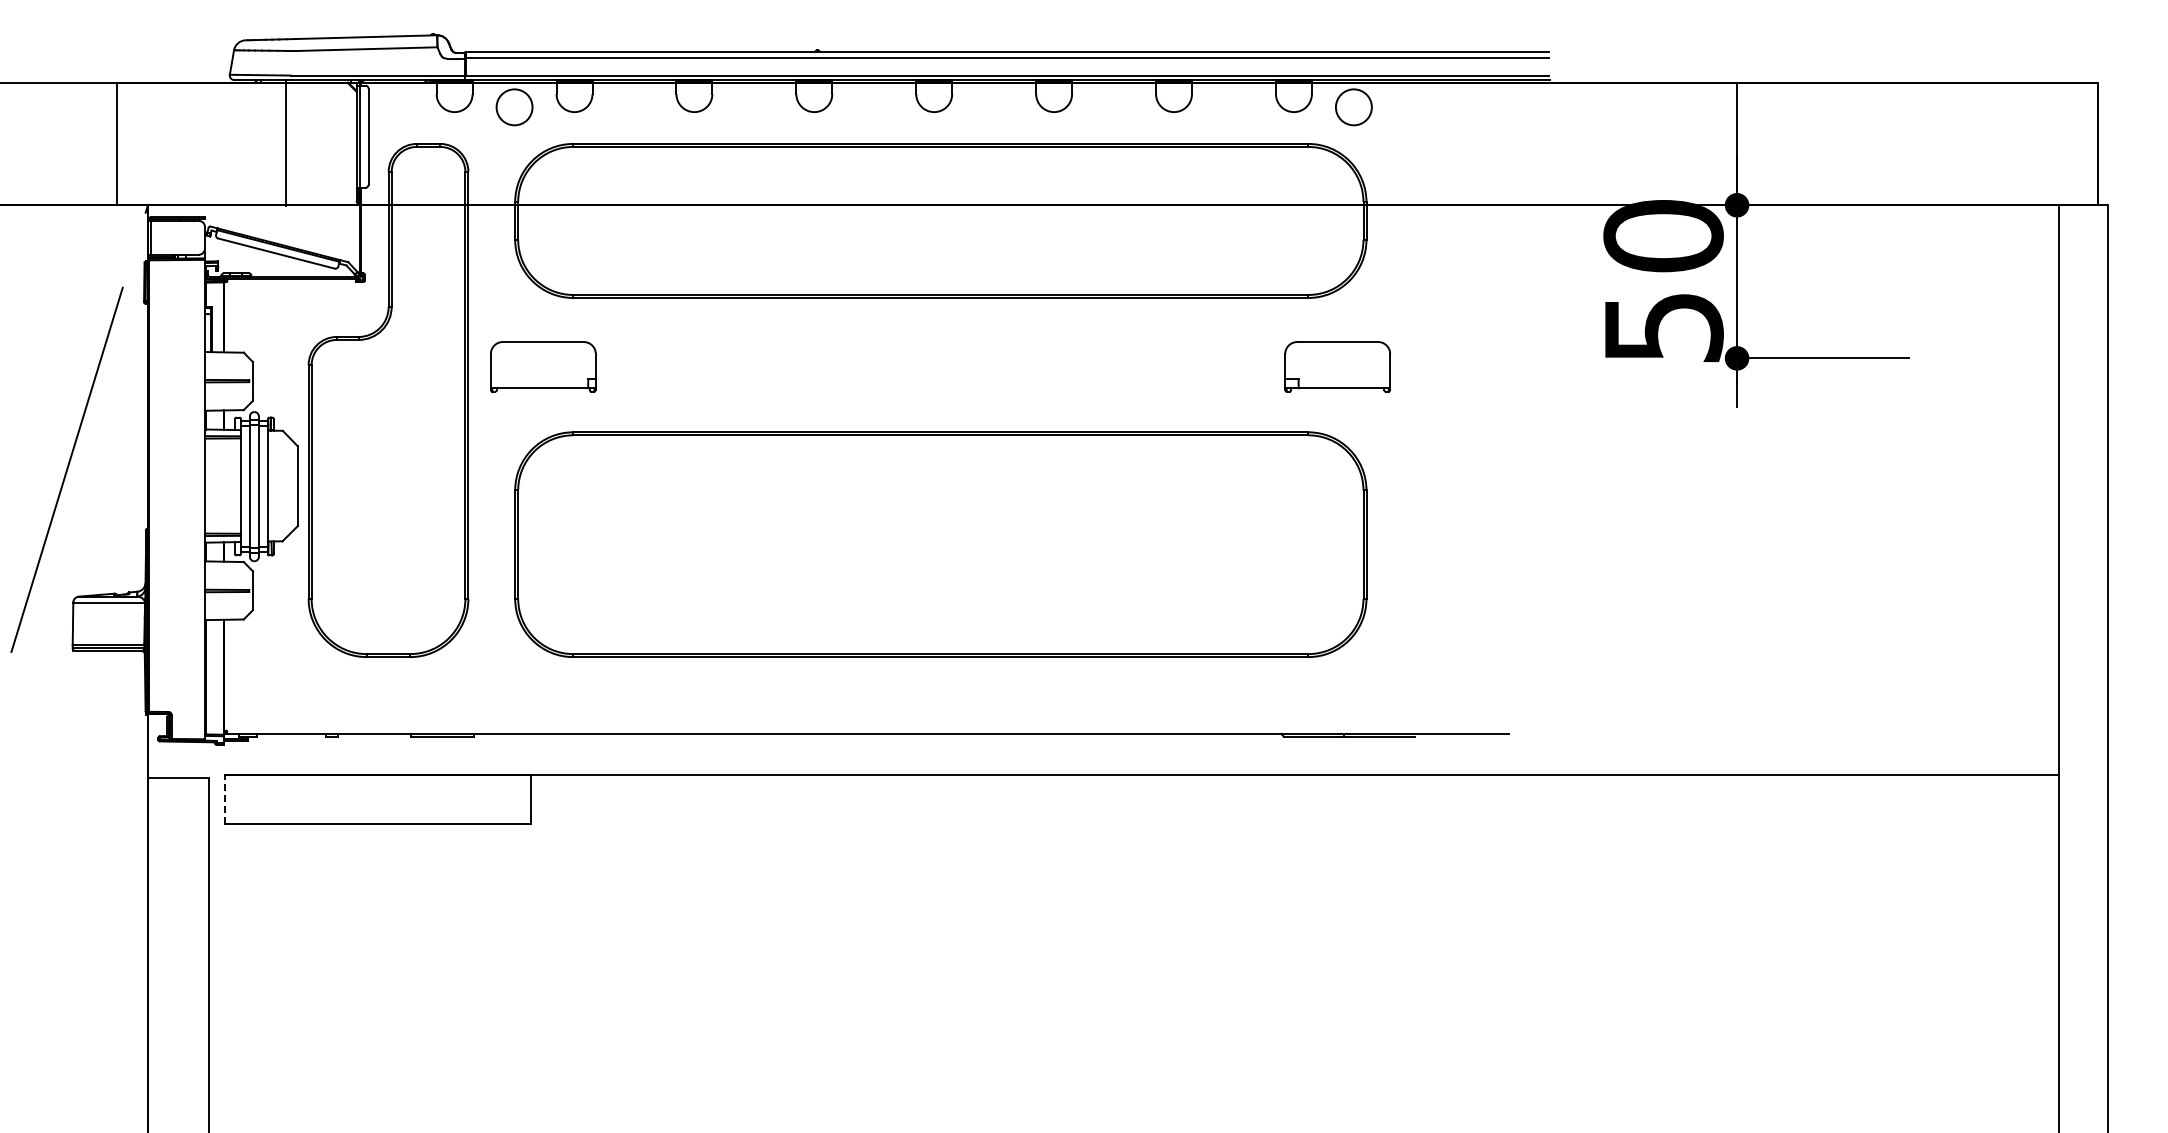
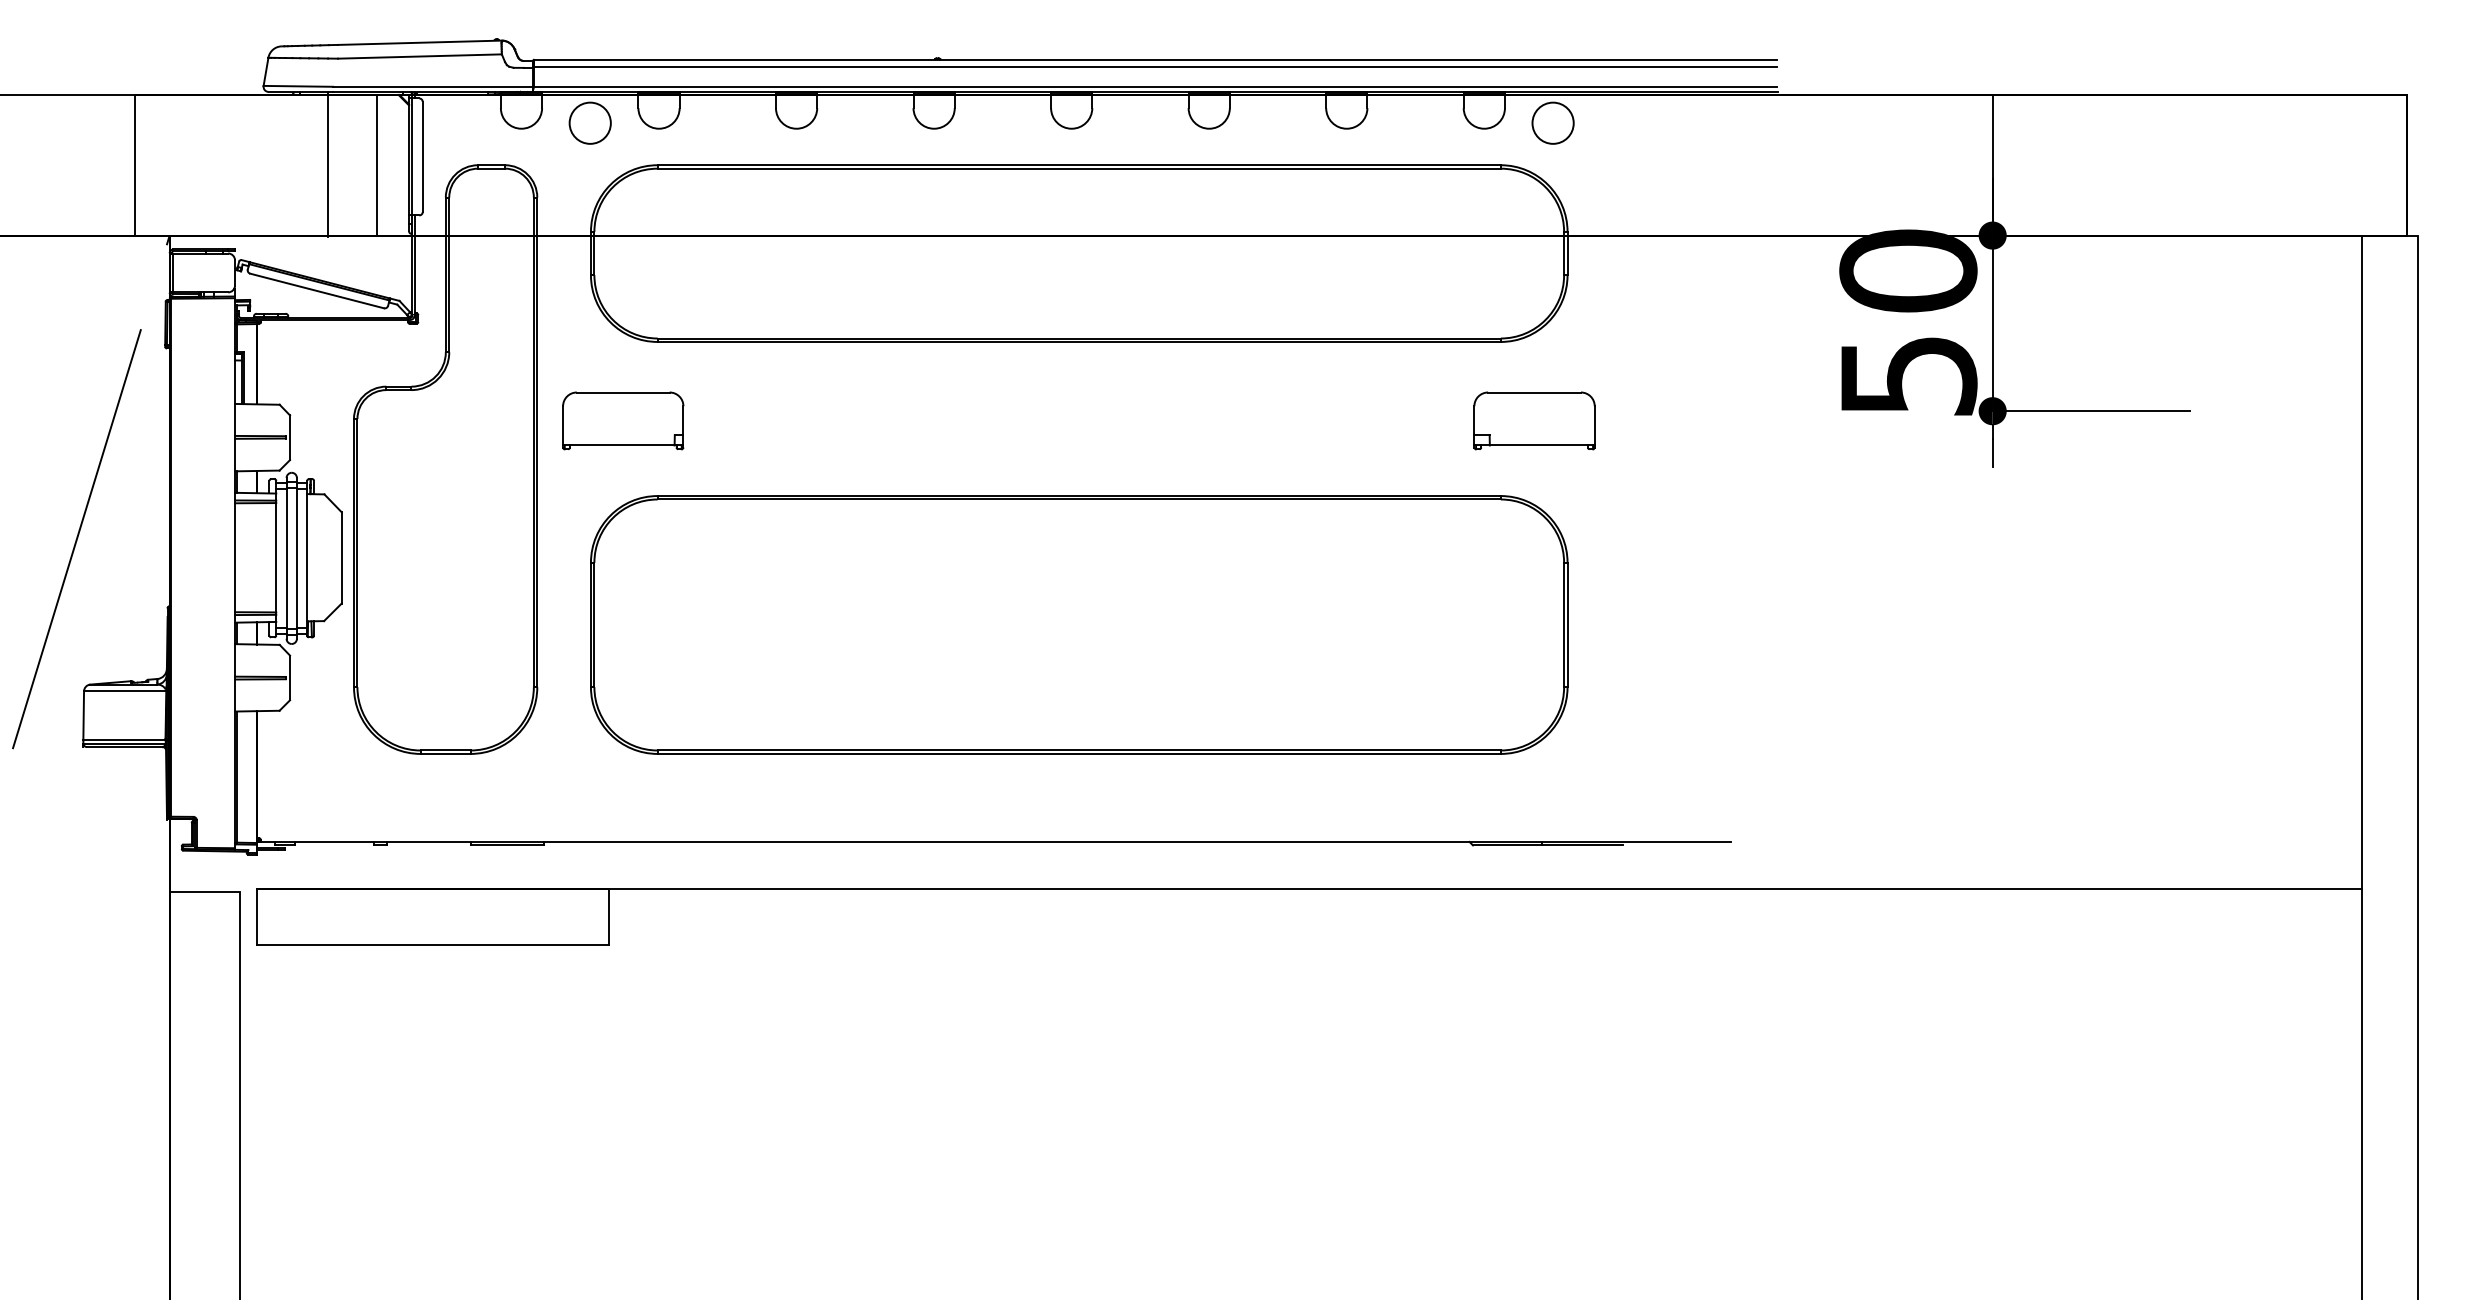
line: (328, 143) -> (376, 164), added
line: (224, 798) -> (257, 916), dashed -> solid

